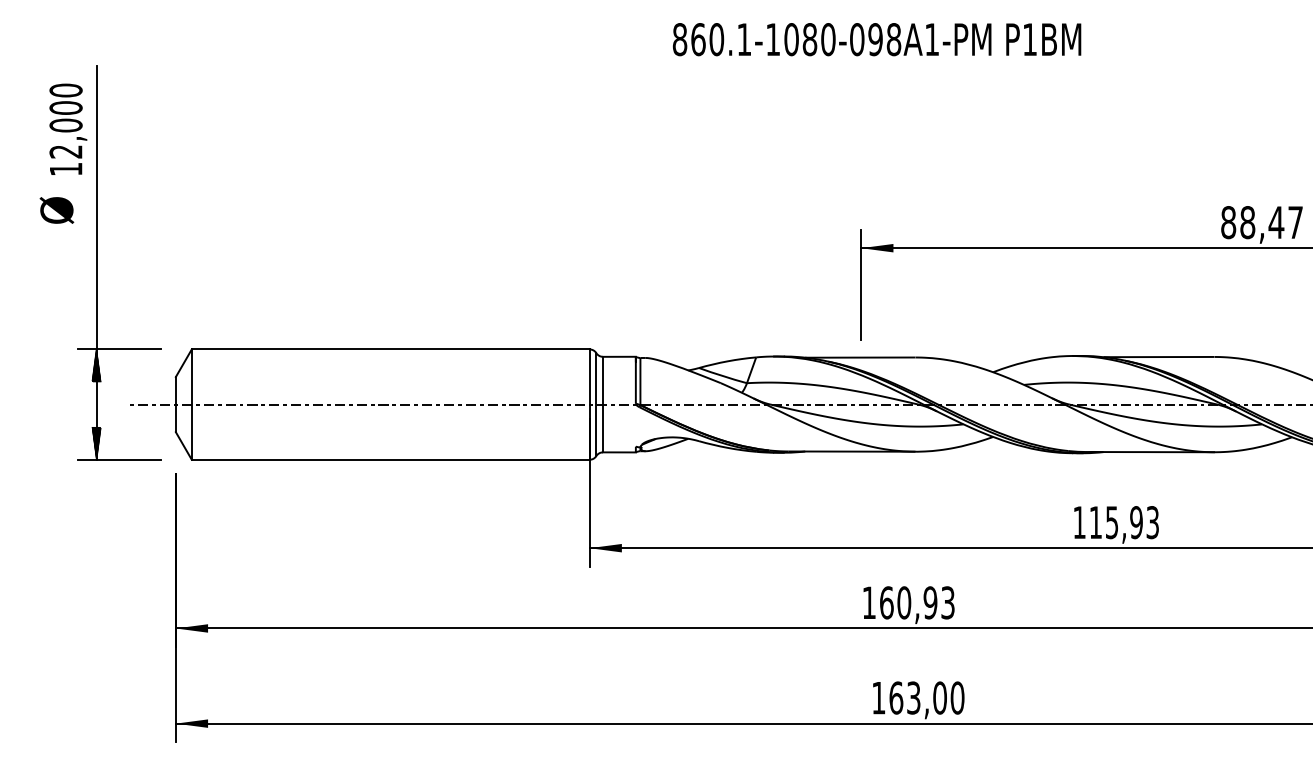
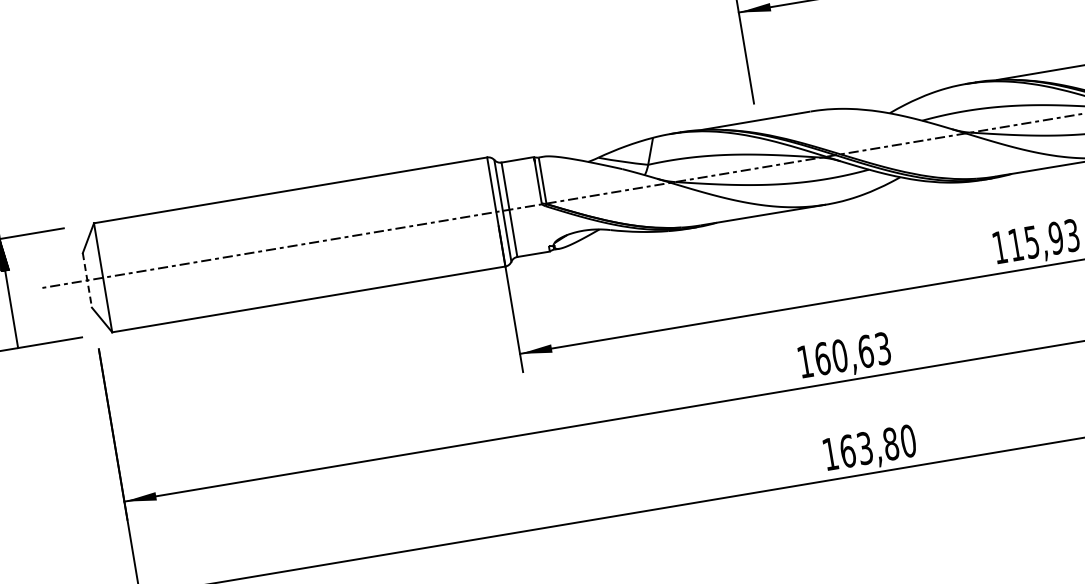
line: (175, 404) -> (86, 280), solid -> dashed
hatch: (96, 443) -> (15, 331), removed
text: (930, 602) -> (865, 351), 160,93 -> 160,63
text: (939, 698) -> (890, 444), 163,00 -> 163,80

